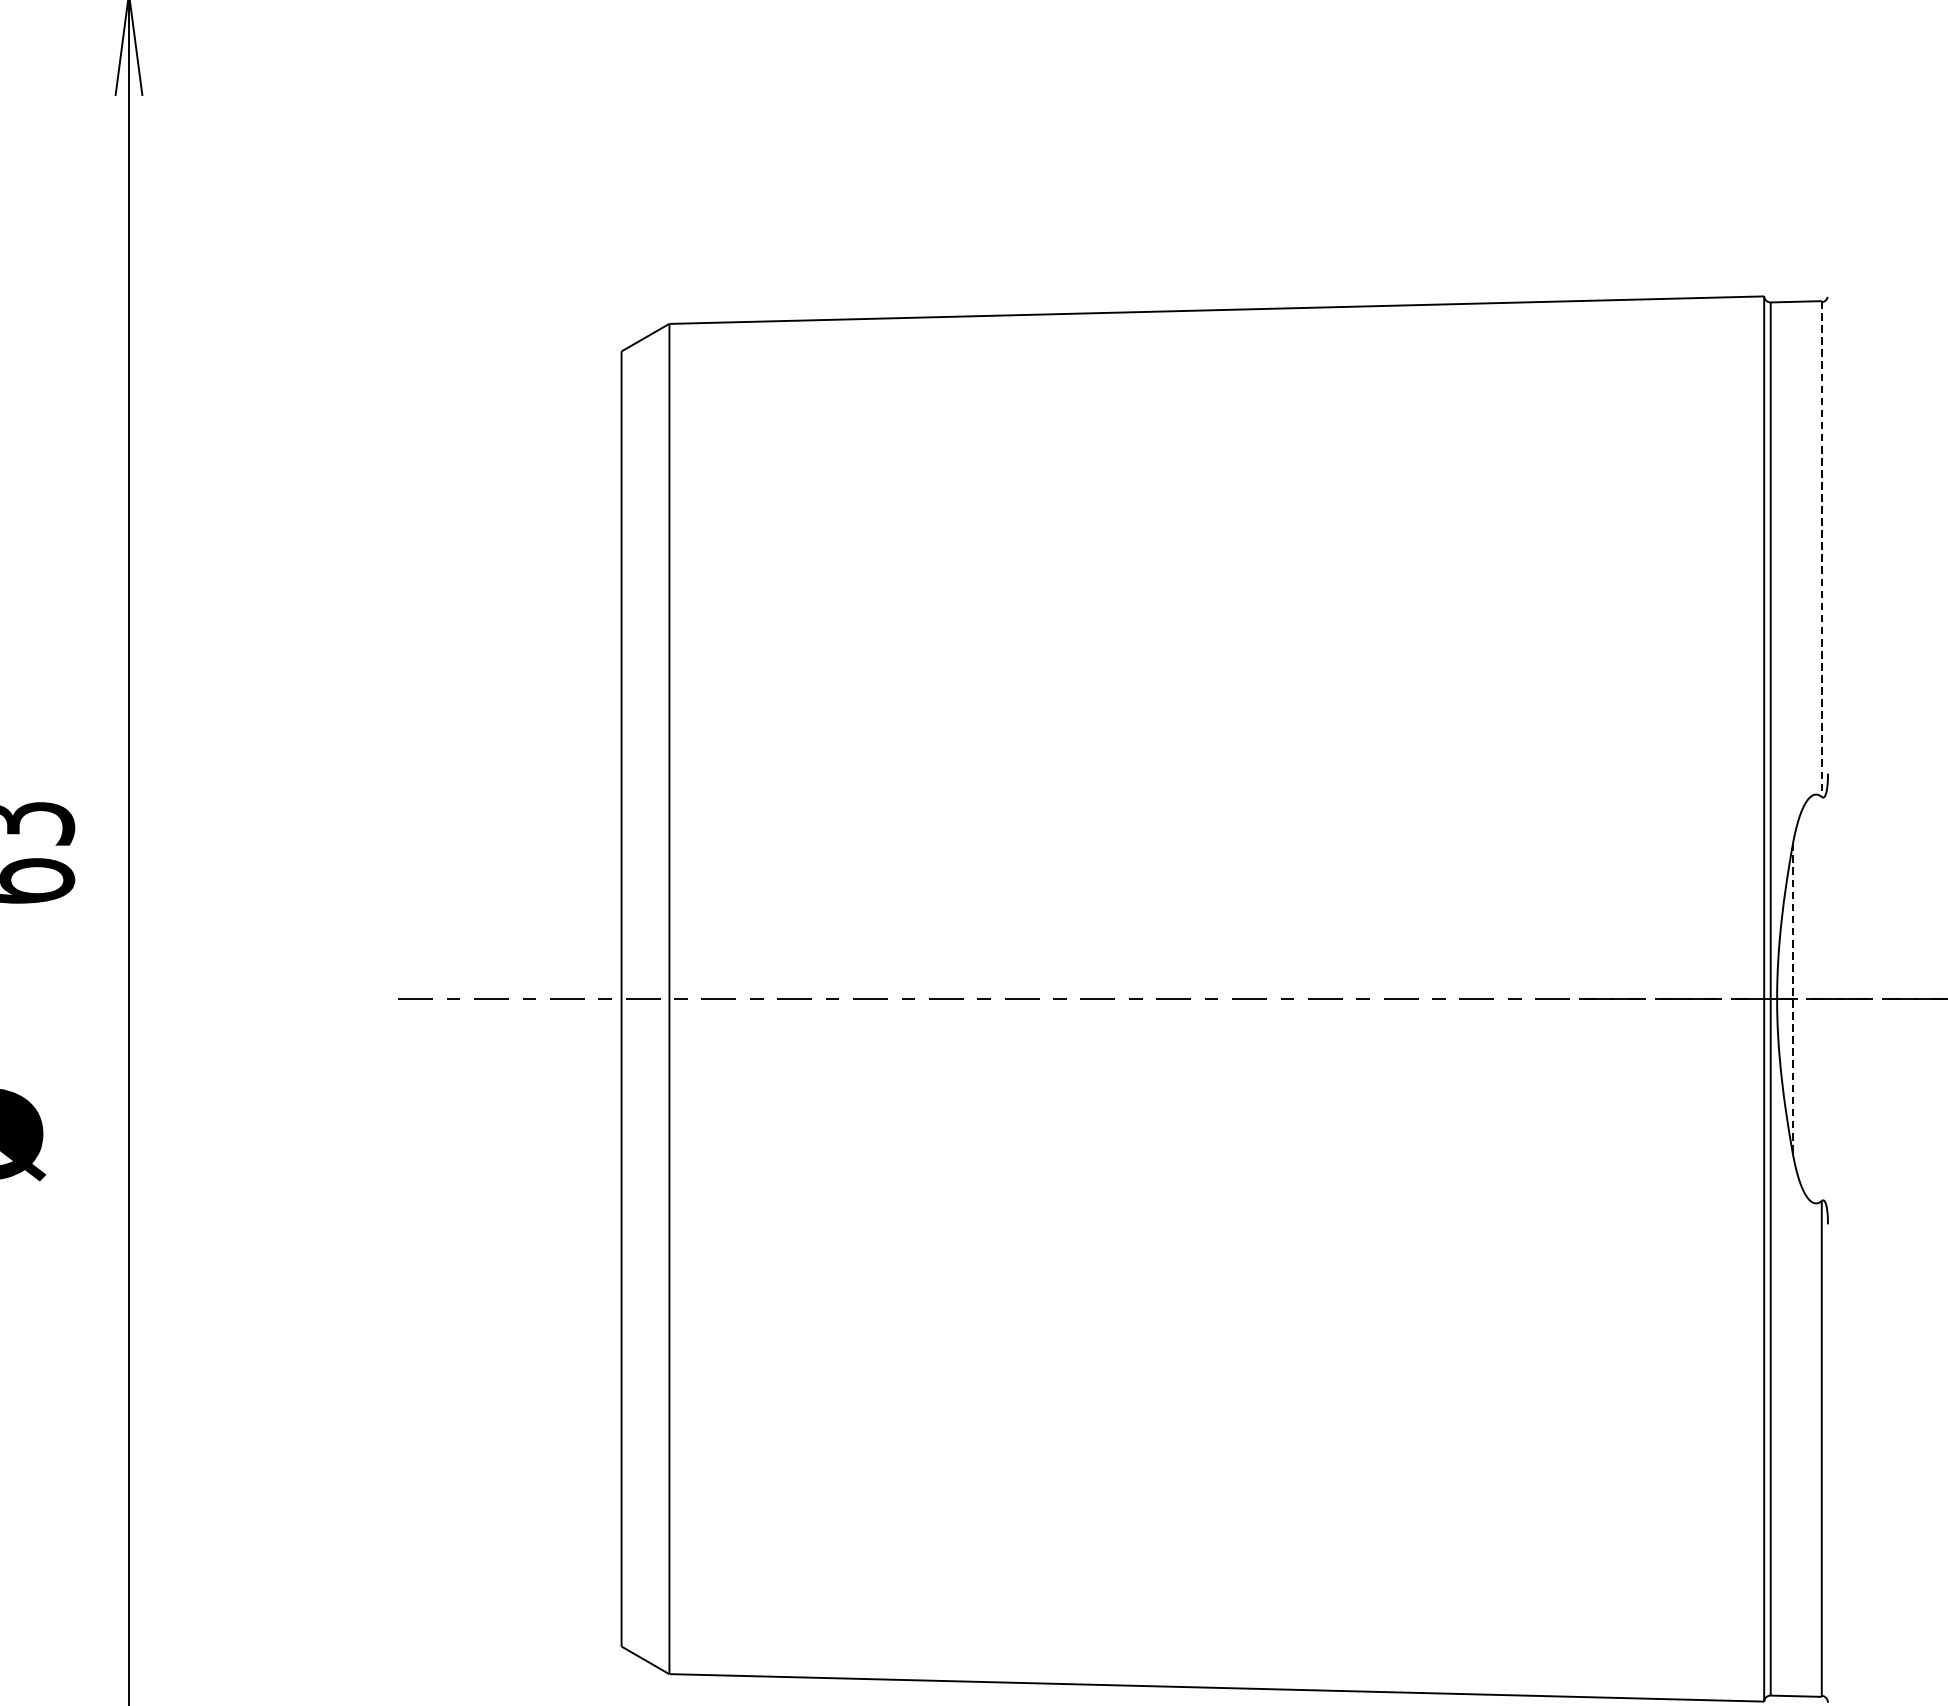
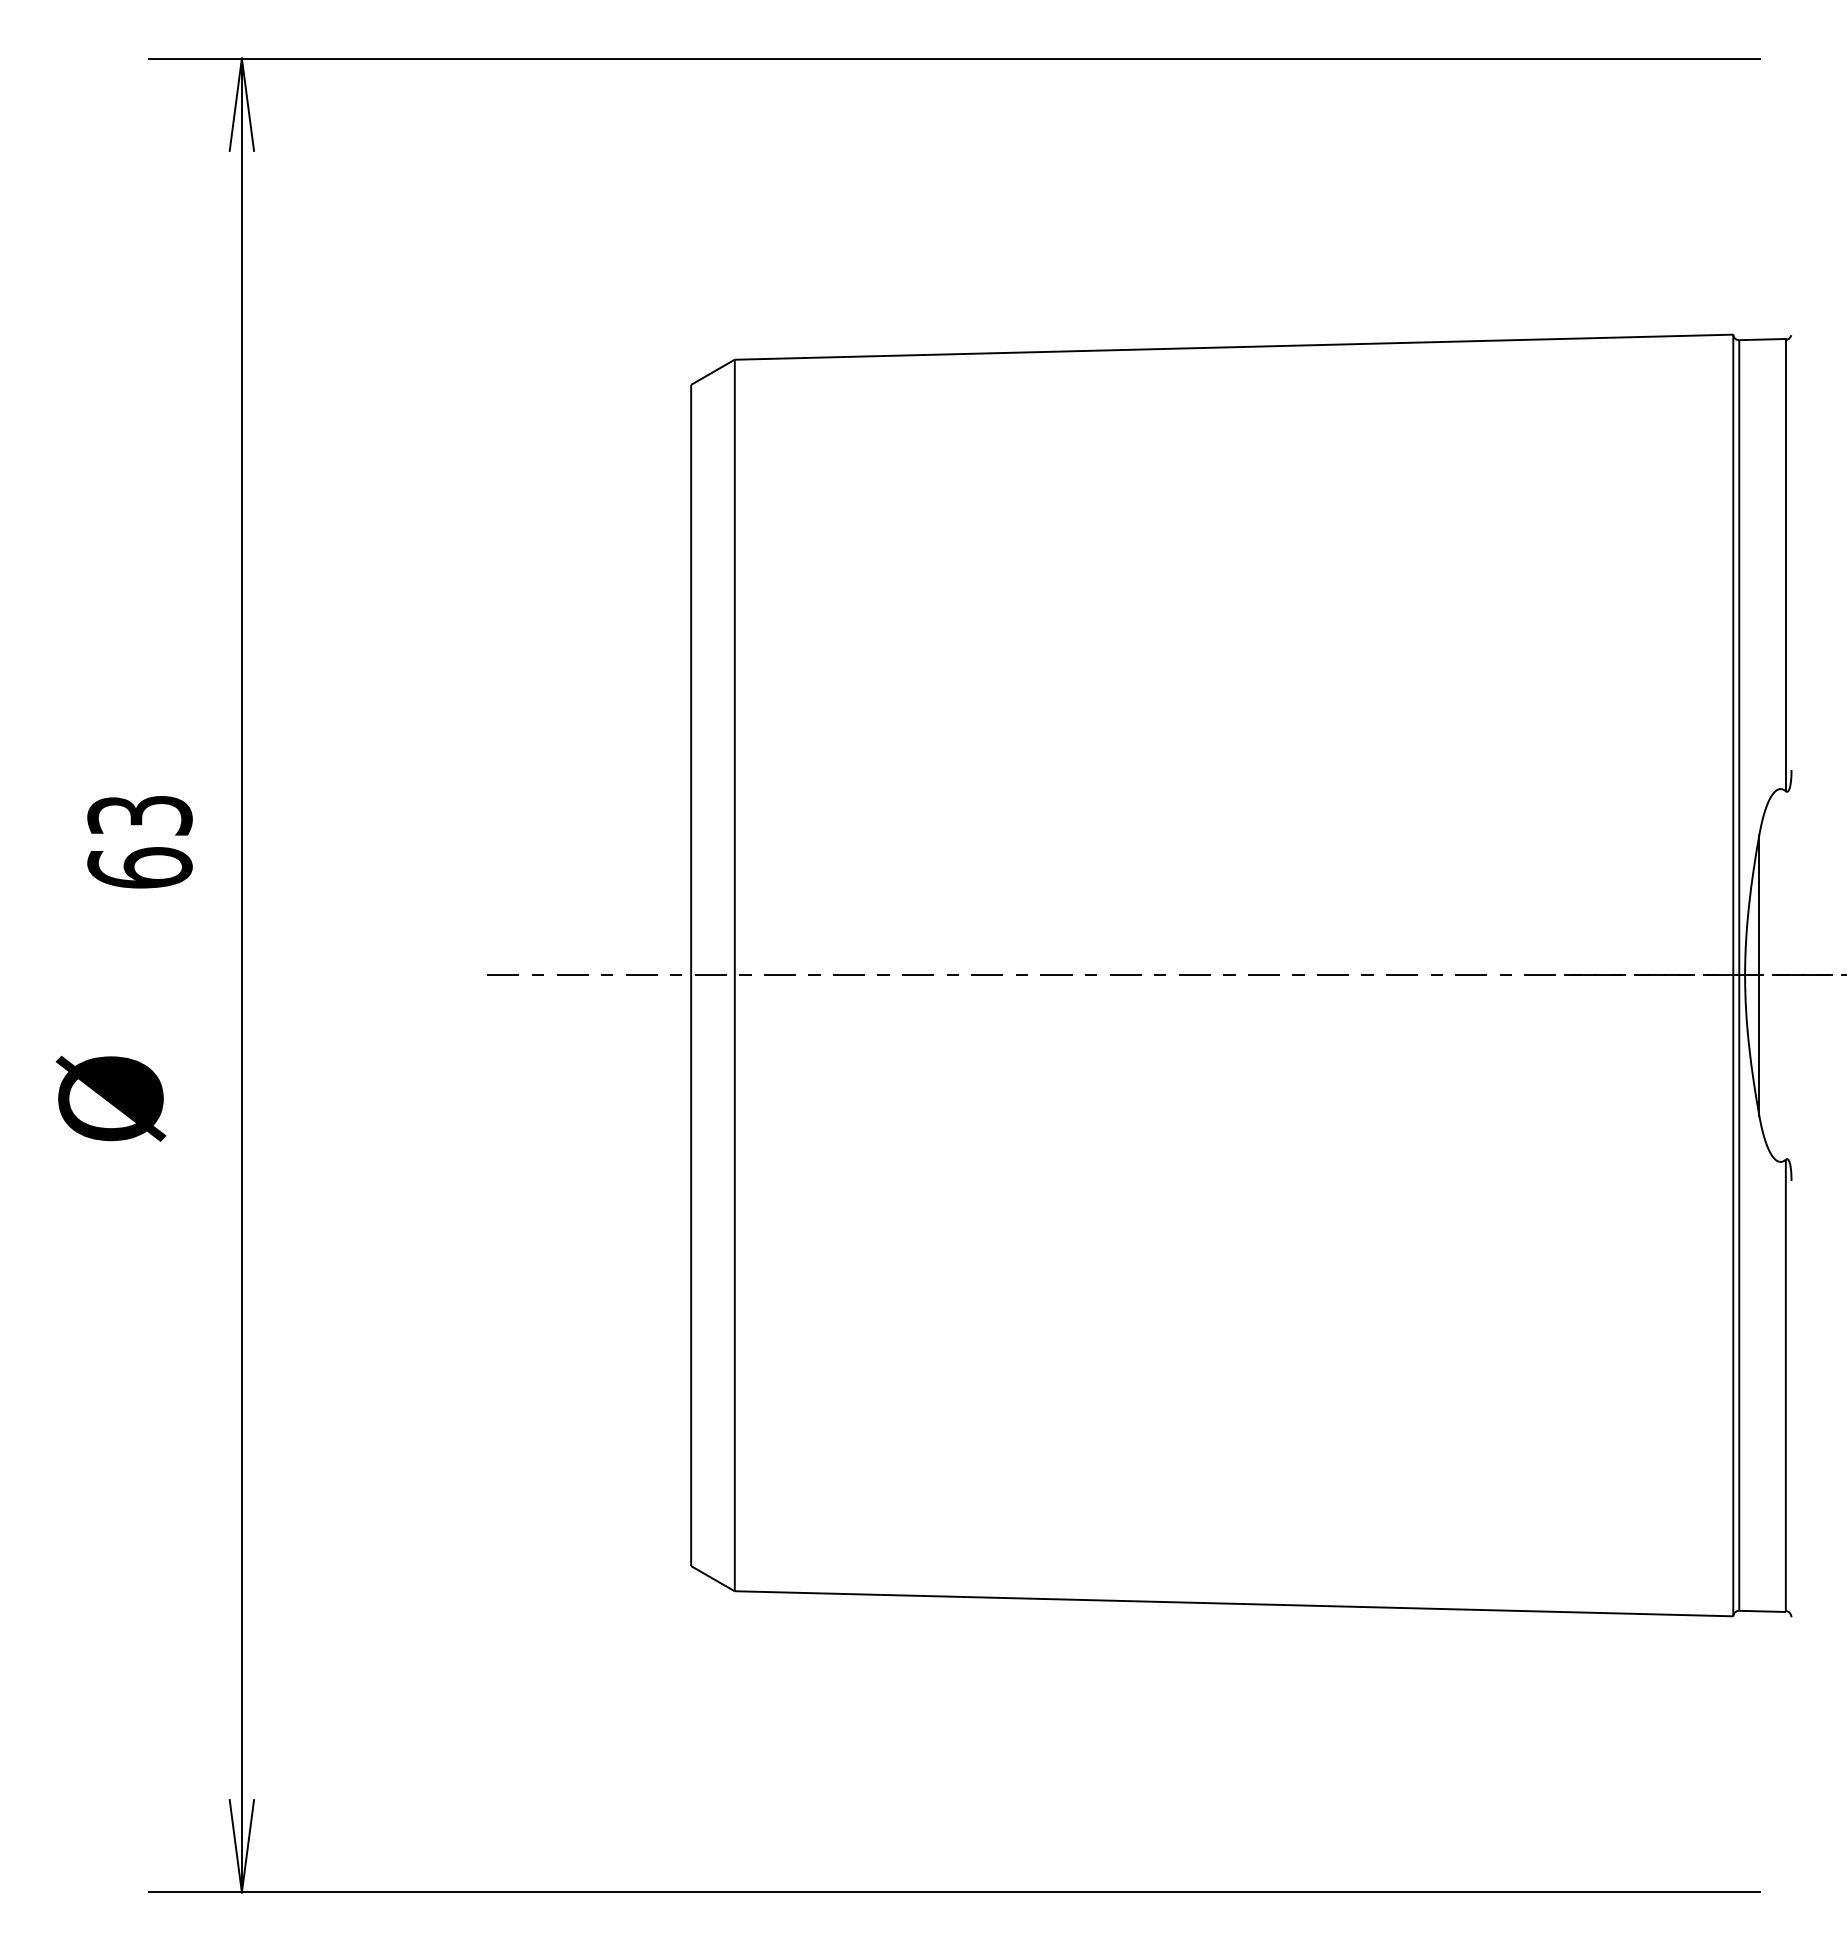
line: (1821, 549) -> (1785, 565), dashed -> solid
line: (1792, 999) -> (1759, 975), dashed -> solid

